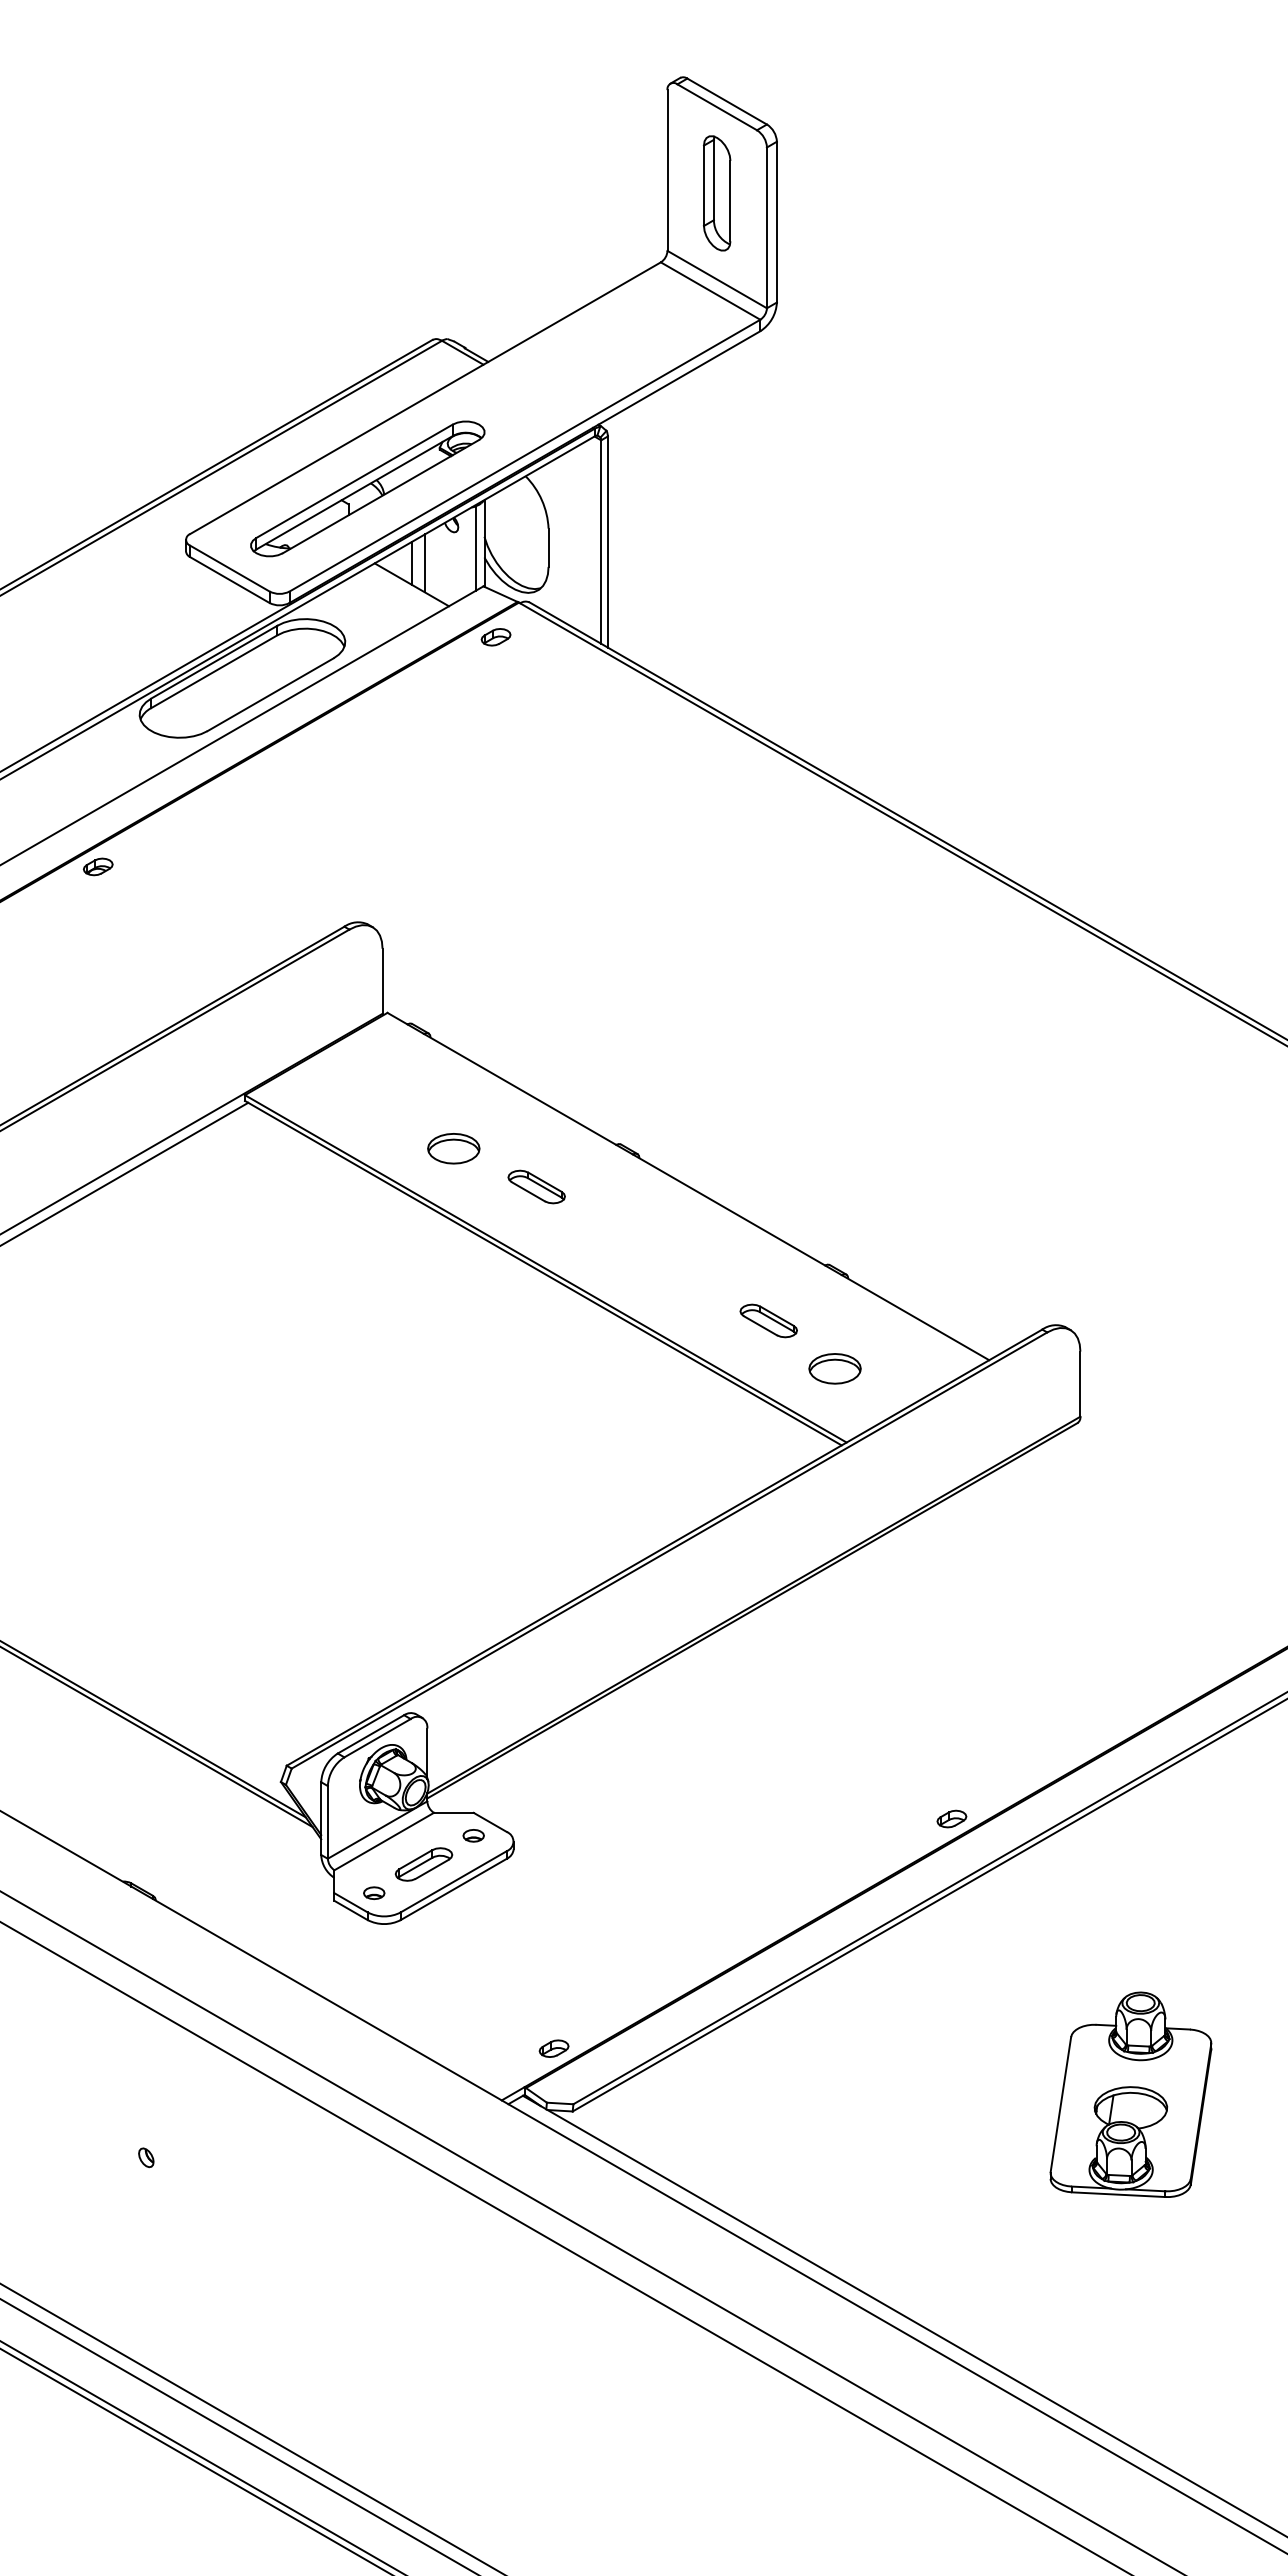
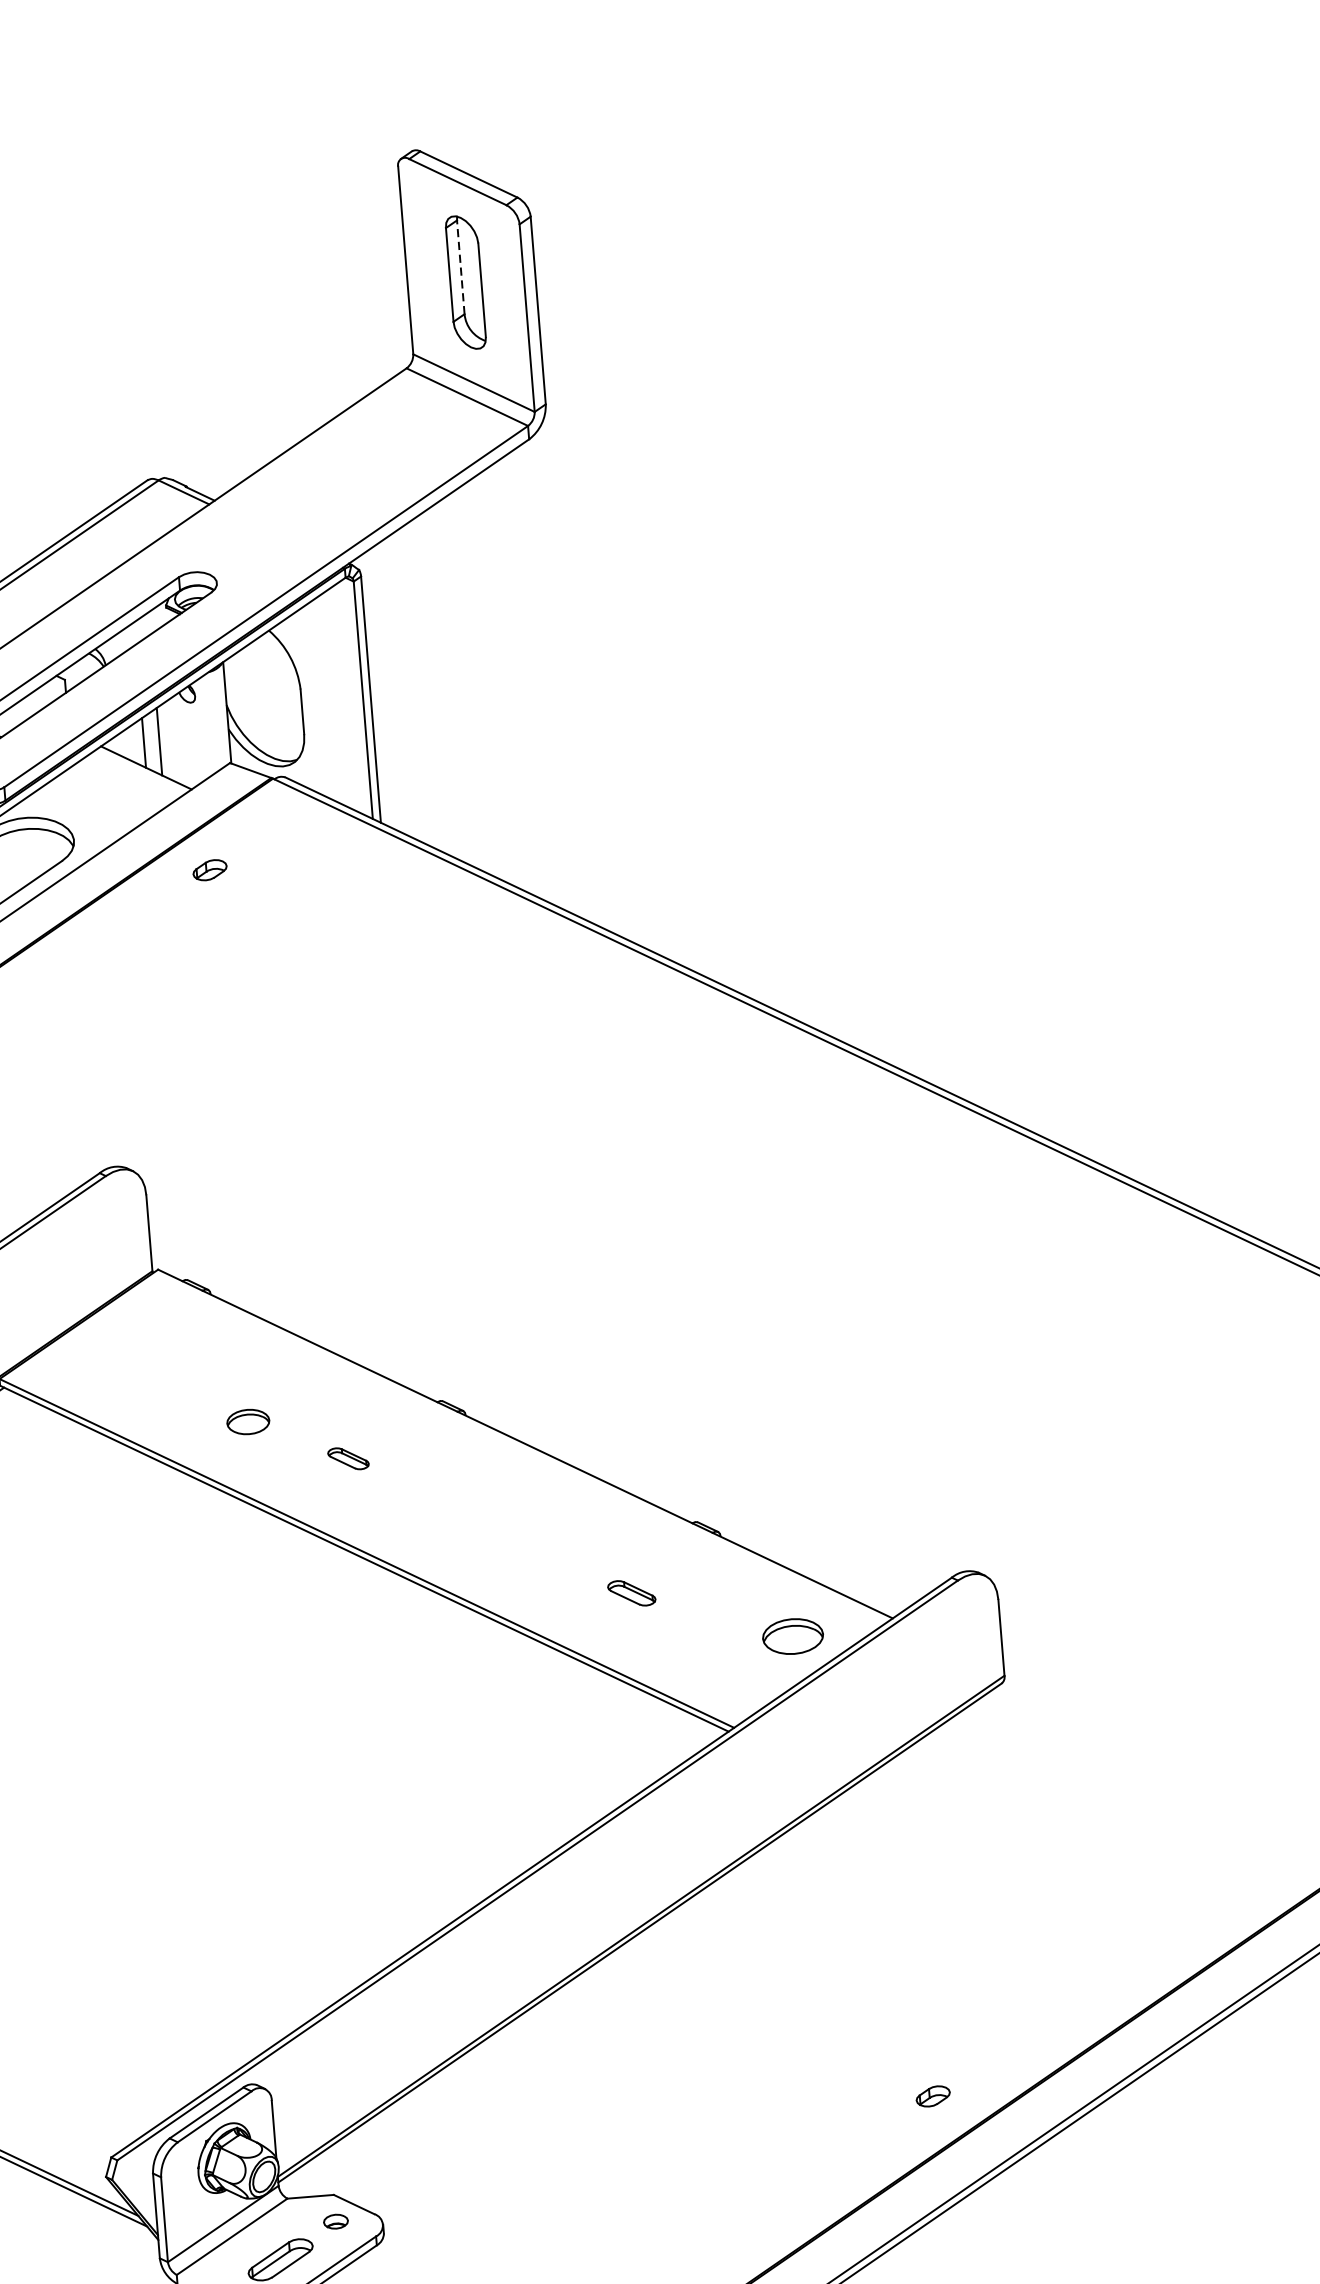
line: (713, 179) -> (460, 266), solid -> dashed
line: (476, 548) -> (218, 719), removed
part: (495, 637) -> (209, 870), moved
part: (453, 1148) -> (247, 1421), size x0.7
part: (536, 1186) -> (348, 1458), size x0.6
part: (768, 1320) -> (631, 1592), size x0.7
part: (834, 1368) -> (792, 1636), moved
part: (951, 1818) -> (932, 2095), moved

